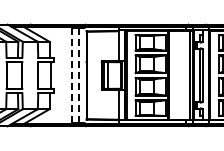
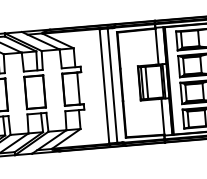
line: (72, 75) -> (104, 86), dashed -> solid
line: (79, 75) -> (112, 85), dashed -> solid

